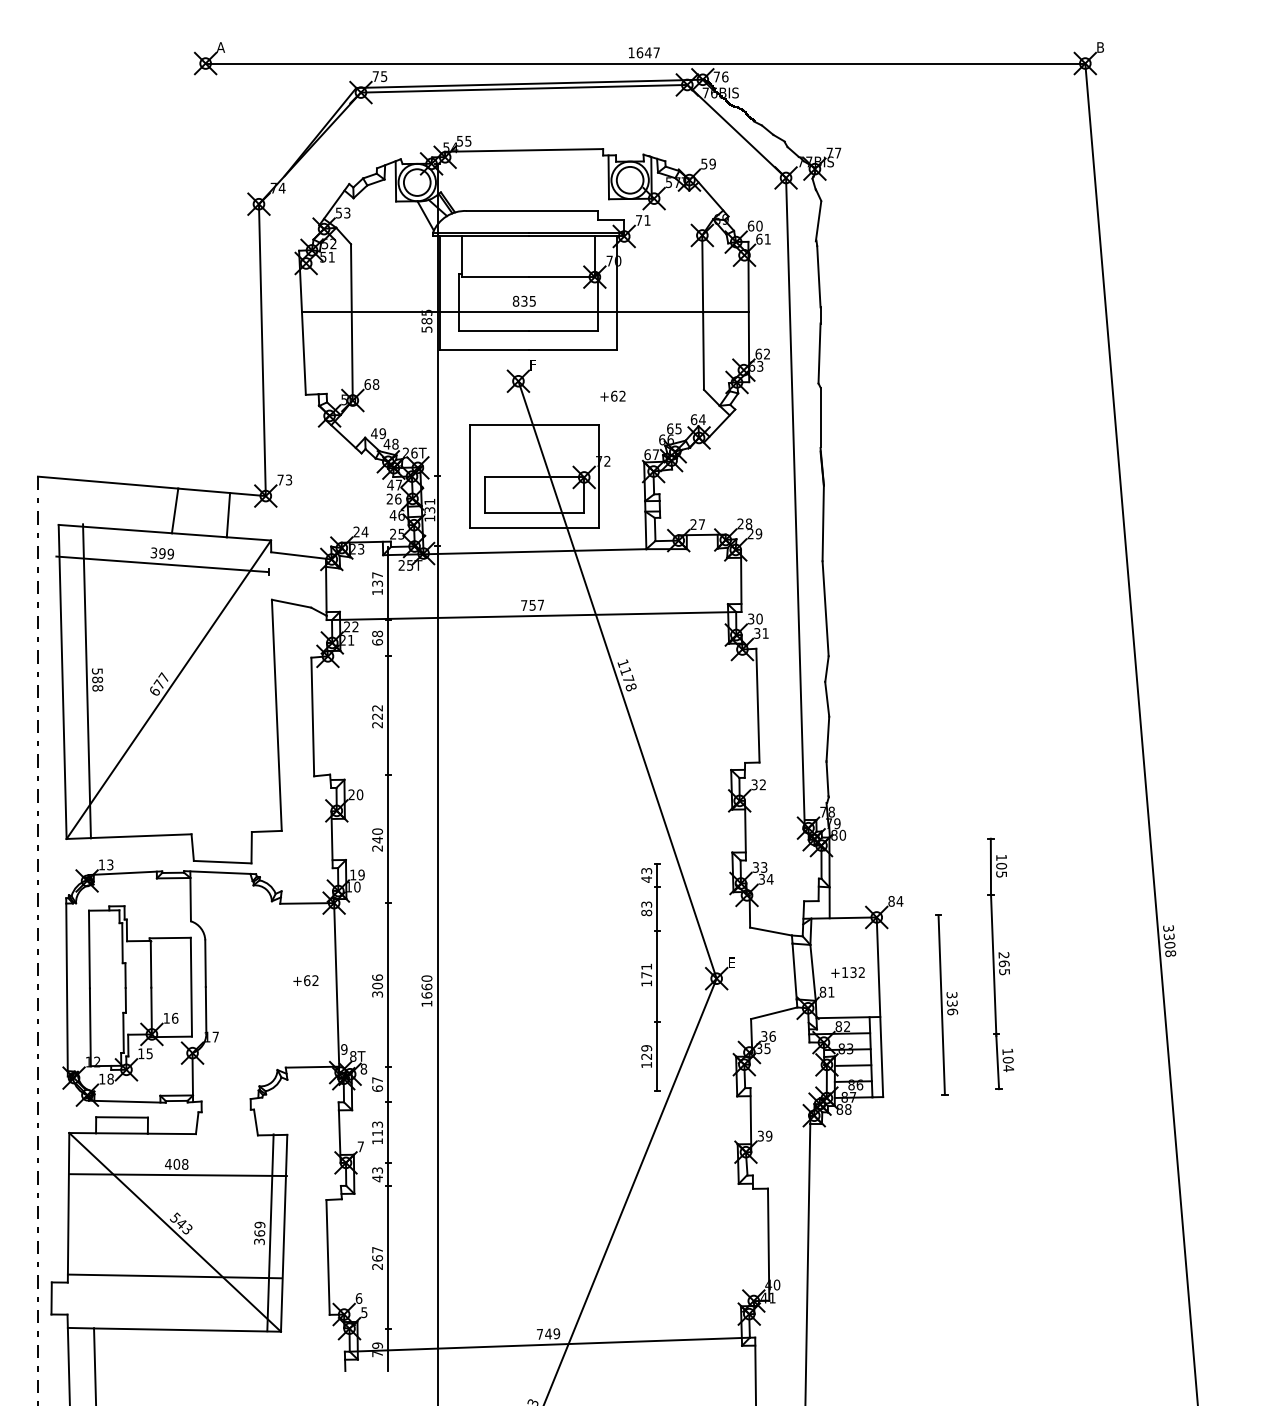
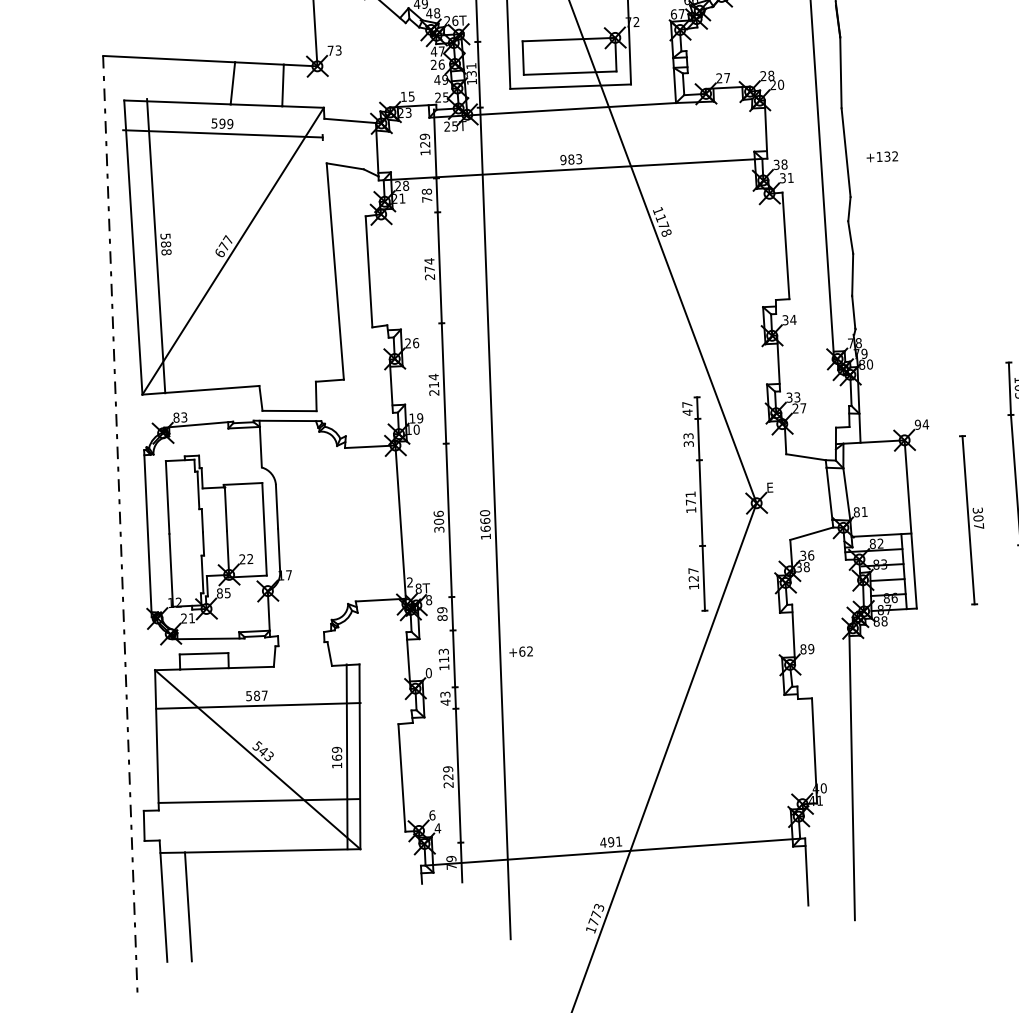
text: (401, 515) -> (445, 79), 46 -> 49
text: (360, 531) -> (407, 96), 24 -> 15
text: (758, 533) -> (780, 84), 29 -> 20
text: (154, 552) -> (215, 123), 399 -> 599
text: (377, 579) -> (424, 140), 137 -> 129
text: (532, 604) -> (571, 158), 757 -> 983
text: (759, 618) -> (784, 164), 30 -> 38
text: (355, 626) -> (405, 185), 22 -> 28
text: (377, 642) -> (427, 199), 68 -> 78
text: (377, 711) -> (429, 264), 222 -> 274
text: (762, 784) -> (792, 319), 32 -> 34
text: (360, 794) -> (416, 342), 20 -> 26
text: (377, 835) -> (433, 380), 240 -> 214
text: (101, 864) -> (176, 417), 13 -> 83
text: (646, 871) -> (687, 405), 43 -> 47
text: (765, 879) -> (799, 408), 34 -> 27
text: (891, 901) -> (917, 424), 84 -> 94
text: (646, 912) -> (688, 443), 83 -> 33
text: (847, 972) -> (881, 156), moved
text: (305, 980) -> (520, 651), moved
text: (952, 1007) -> (978, 522), 336 -> 307
text: (170, 1017) -> (245, 558), 16 -> 22
text: (646, 1048) -> (693, 571), 129 -> 127
text: (767, 1048) -> (806, 566), 35 -> 38
text: (344, 1049) -> (410, 582), 9 -> 2
text: (141, 1053) -> (220, 593), 15 -> 85
text: (106, 1078) -> (188, 617), 18 -> 21
text: (377, 1084) -> (442, 614), 67 -> 89
text: (760, 1135) -> (803, 648), 39 -> 89
text: (360, 1146) -> (428, 672), 7 -> 0
text: (176, 1164) -> (256, 696), 408 -> 587
text: (259, 1241) -> (337, 765), 369 -> 169
text: (377, 1253) -> (448, 772), 267 -> 229
text: (363, 1312) -> (437, 828), 5 -> 4
text: (548, 1333) -> (611, 841), 749 -> 491

